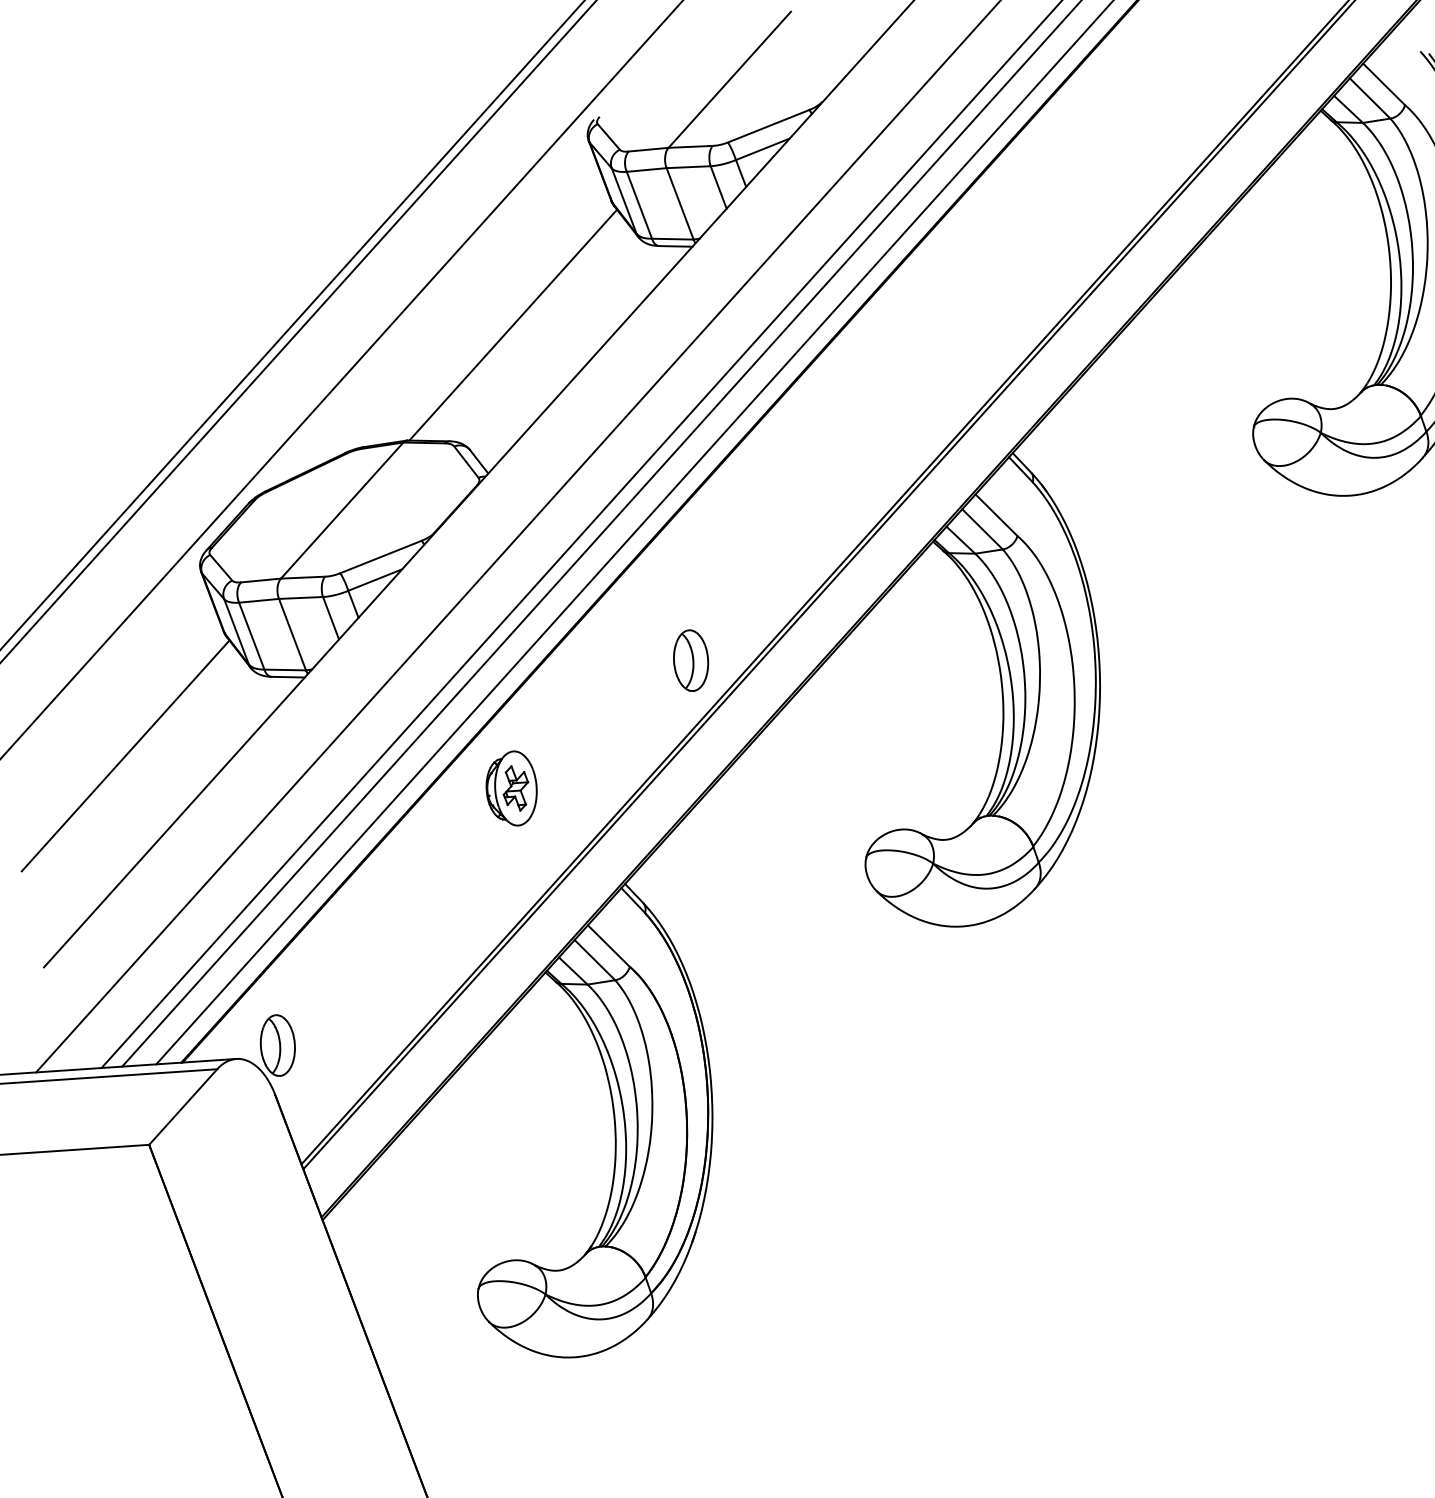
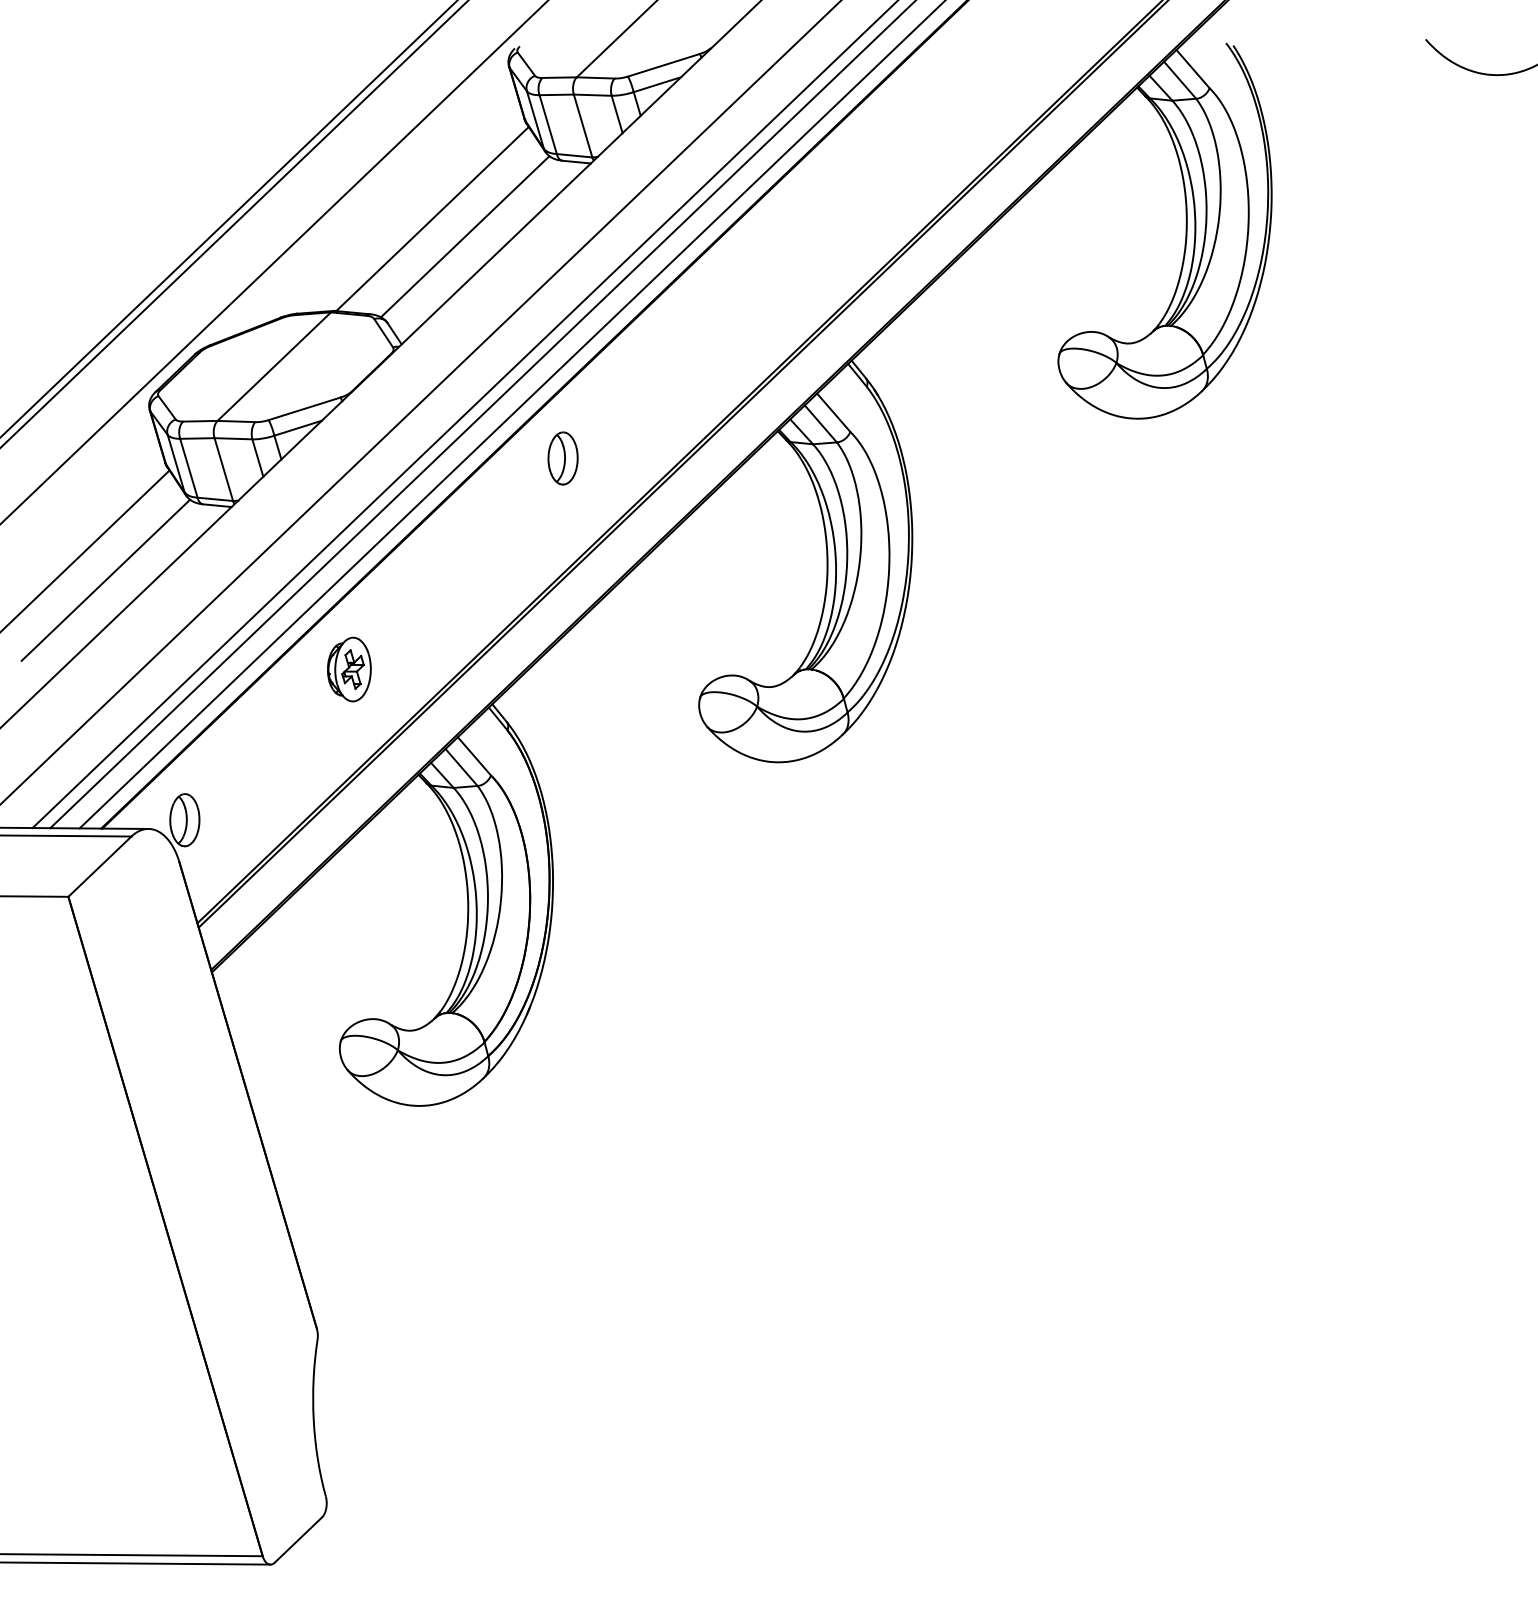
line: (551, 342) -> (464, 236), added
part: (690, 660) -> (562, 458), moved
line: (164, 772) -> (105, 579), added
part: (511, 788) -> (349, 669), moved

